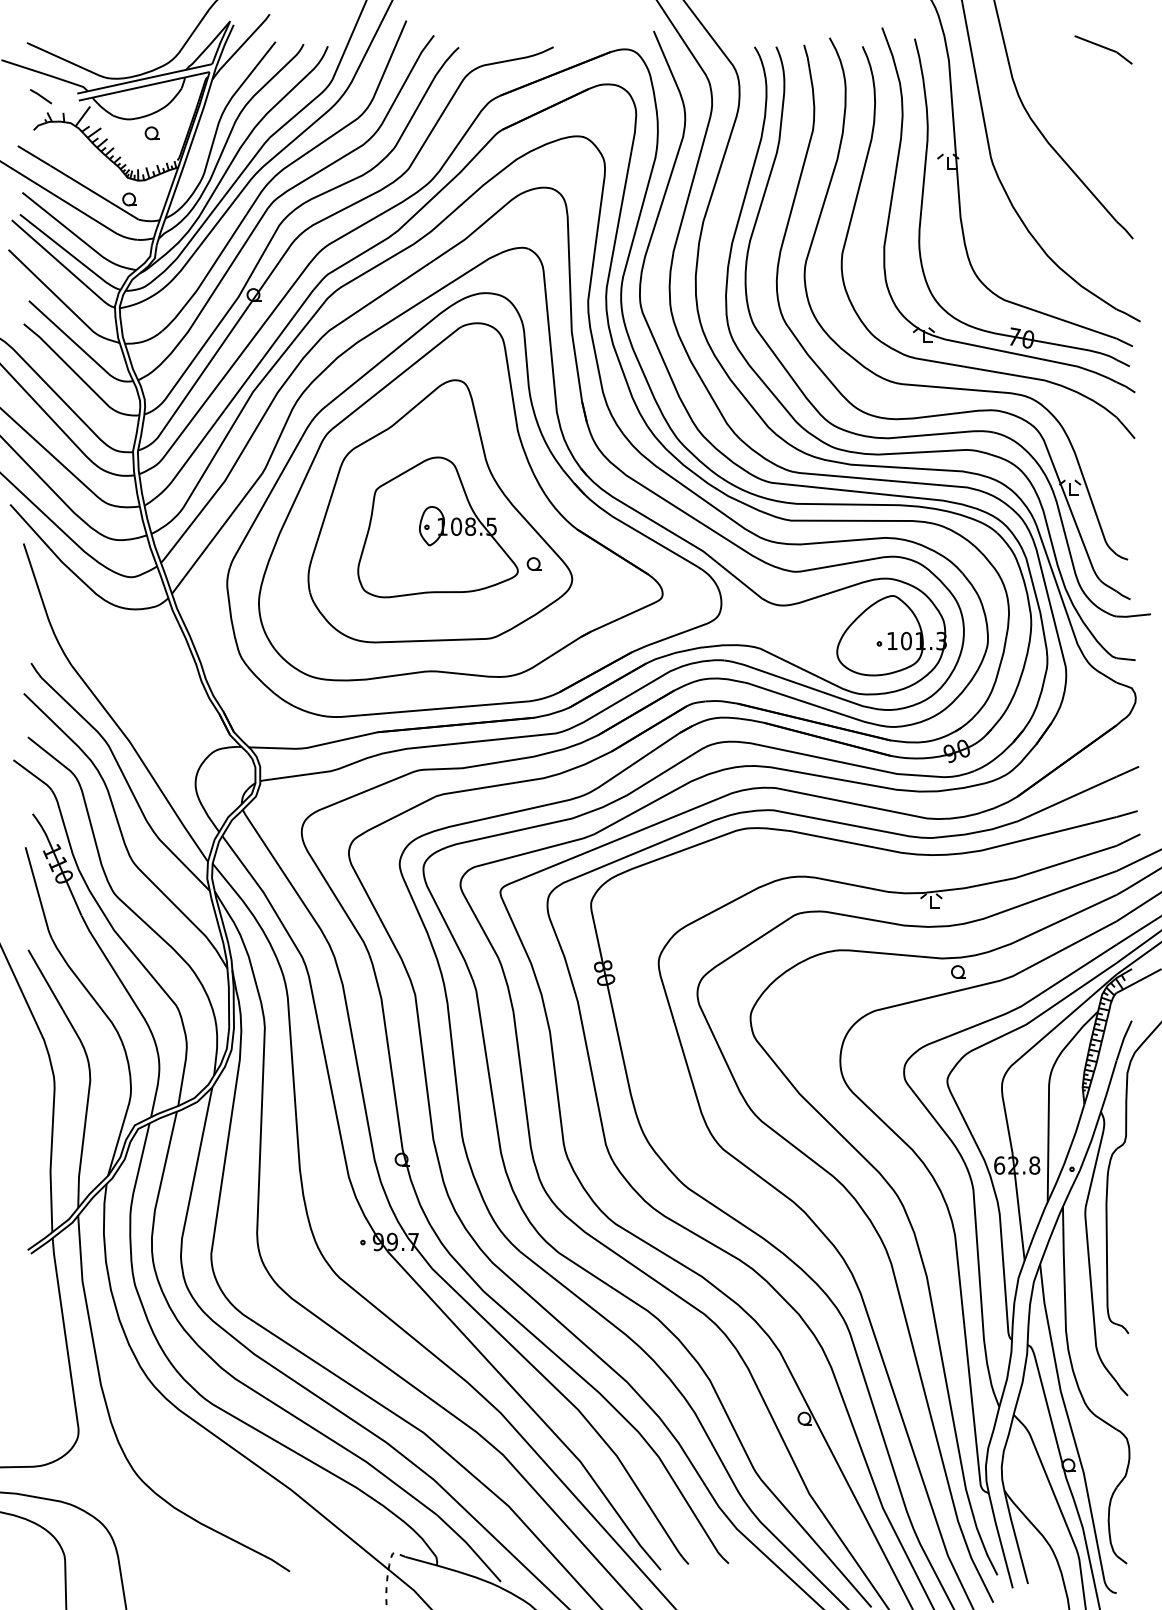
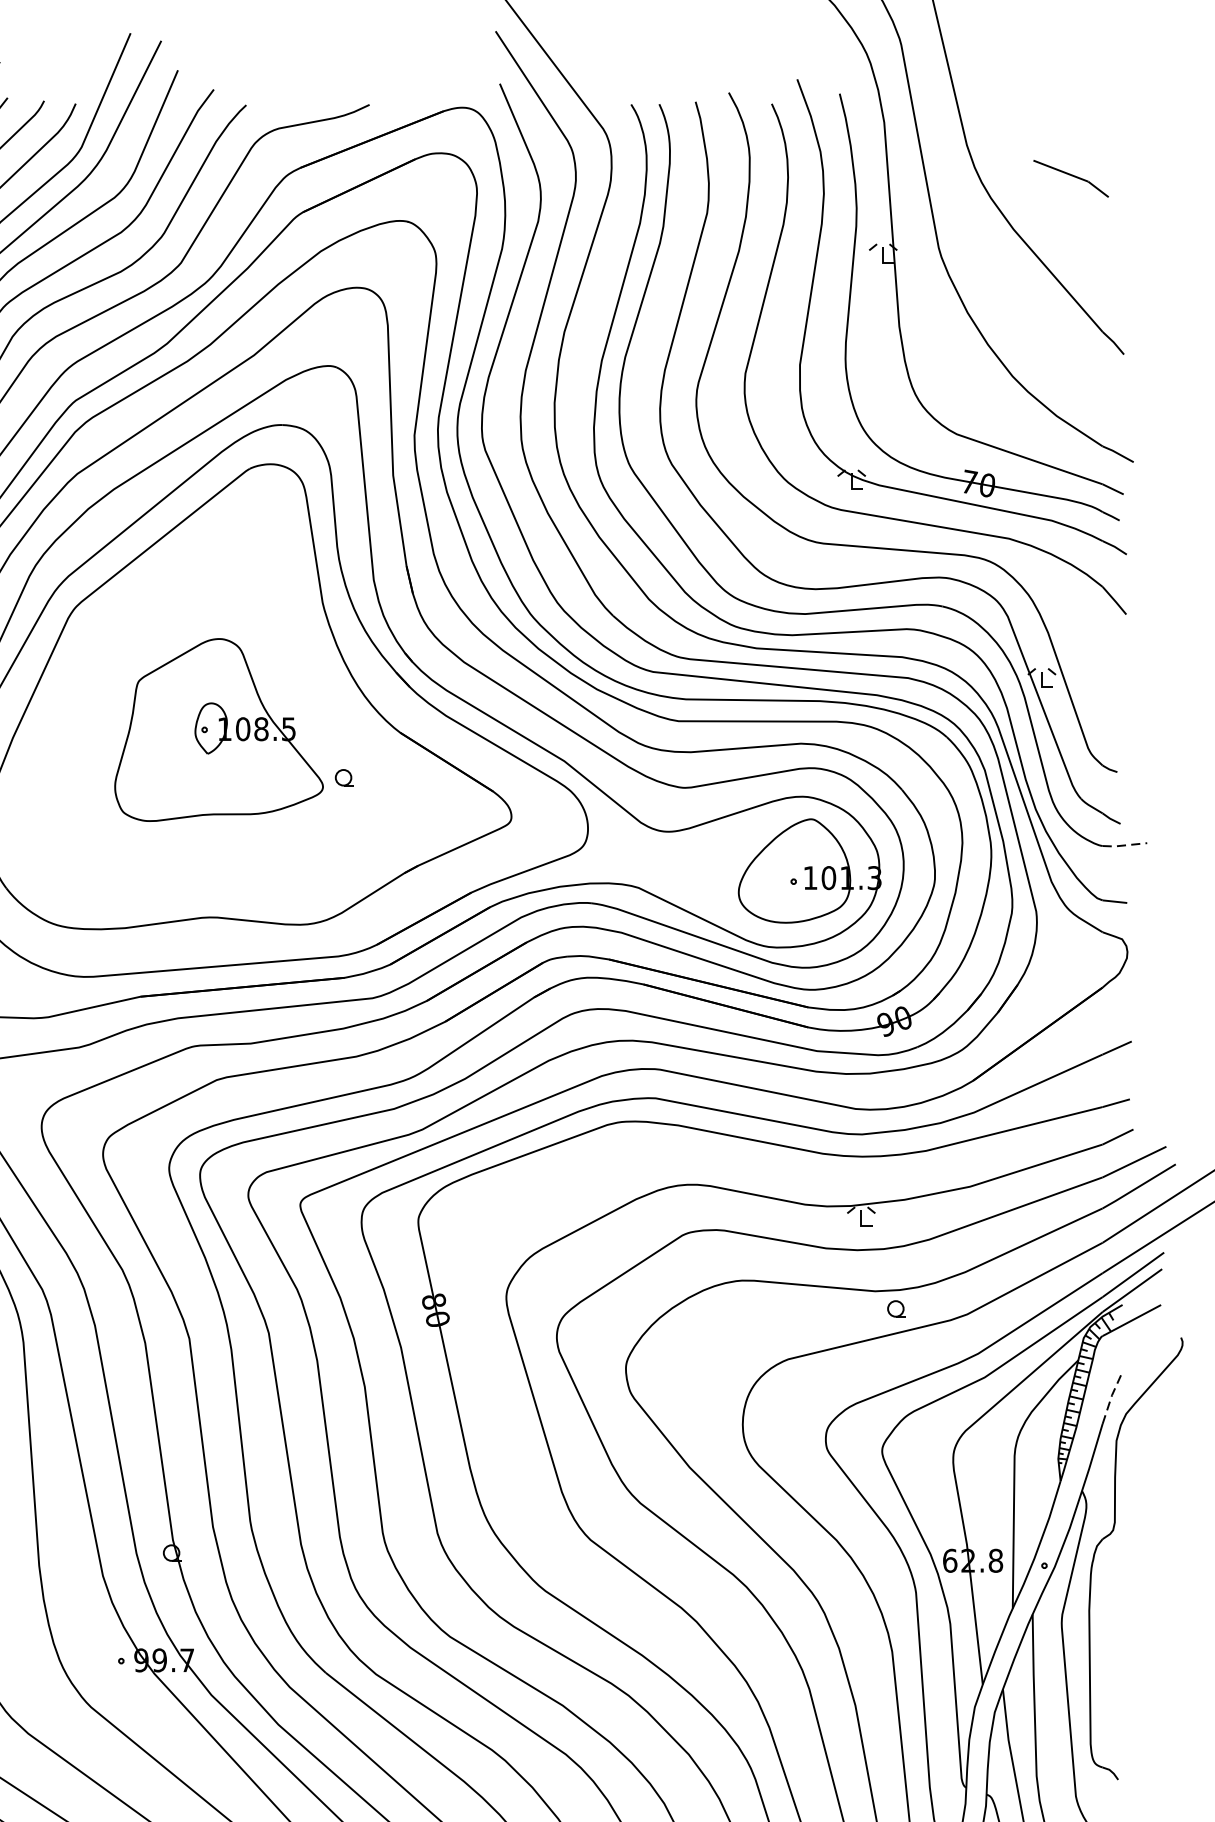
part: (1103, 49) -> (1071, 178), moved
part: (440, 511) -> (222, 709), removed
line: (1133, 616) -> (1124, 846), solid -> dashed
line: (1123, 1039) -> (1111, 1396), solid -> dashed

